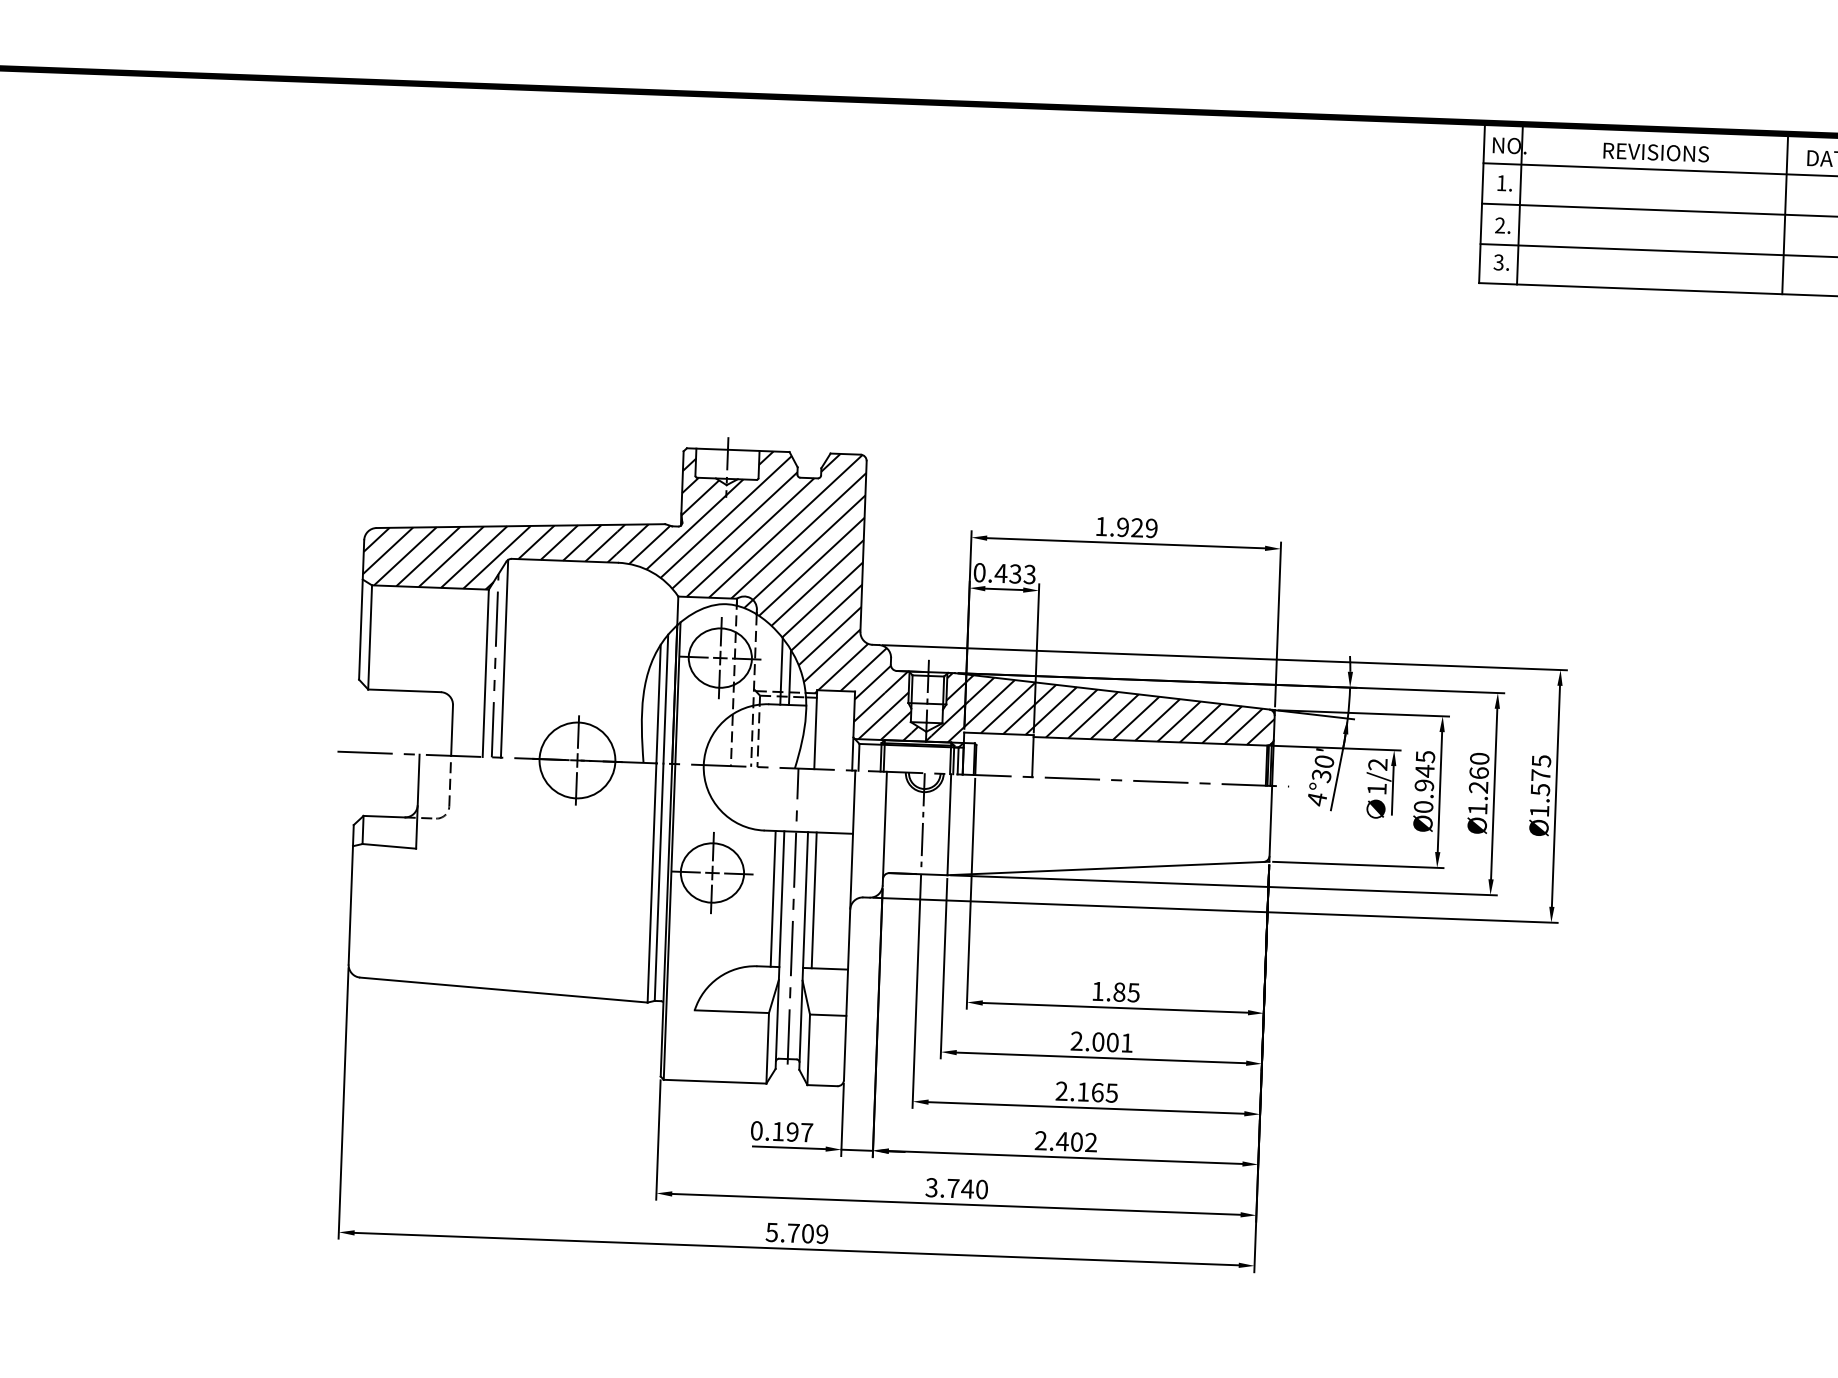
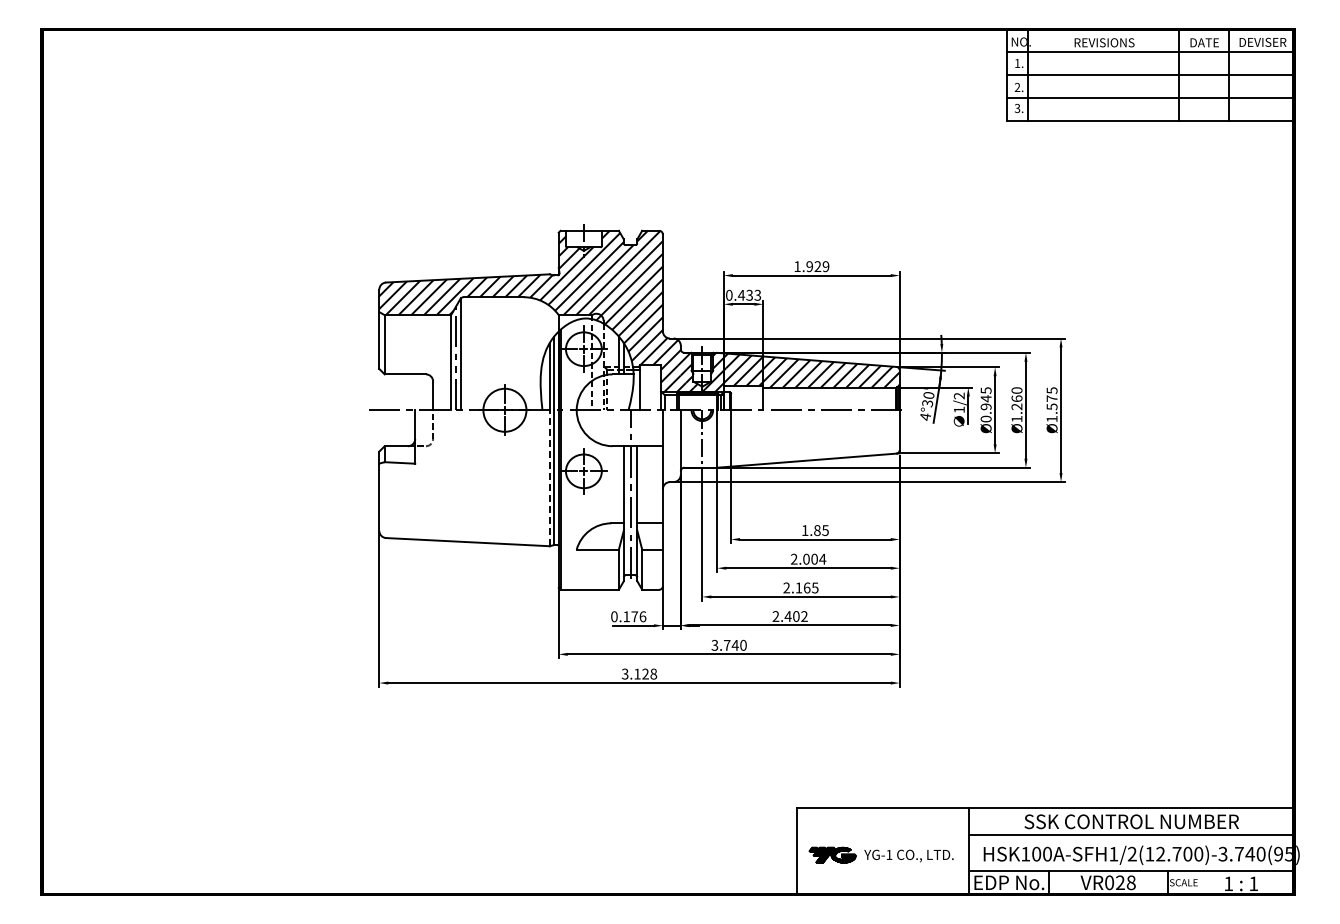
line: (651, 883) -> (549, 478), solid -> dashed
line: (772, 898) -> (618, 484), removed
line: (814, 899) -> (642, 484), removed
text: (1126, 1041) -> (822, 558), 2.001 -> 2.004
text: (799, 1131) -> (638, 616), 0.197 -> 0.176
text: (797, 1232) -> (639, 673), 5.709 -> 3.128

